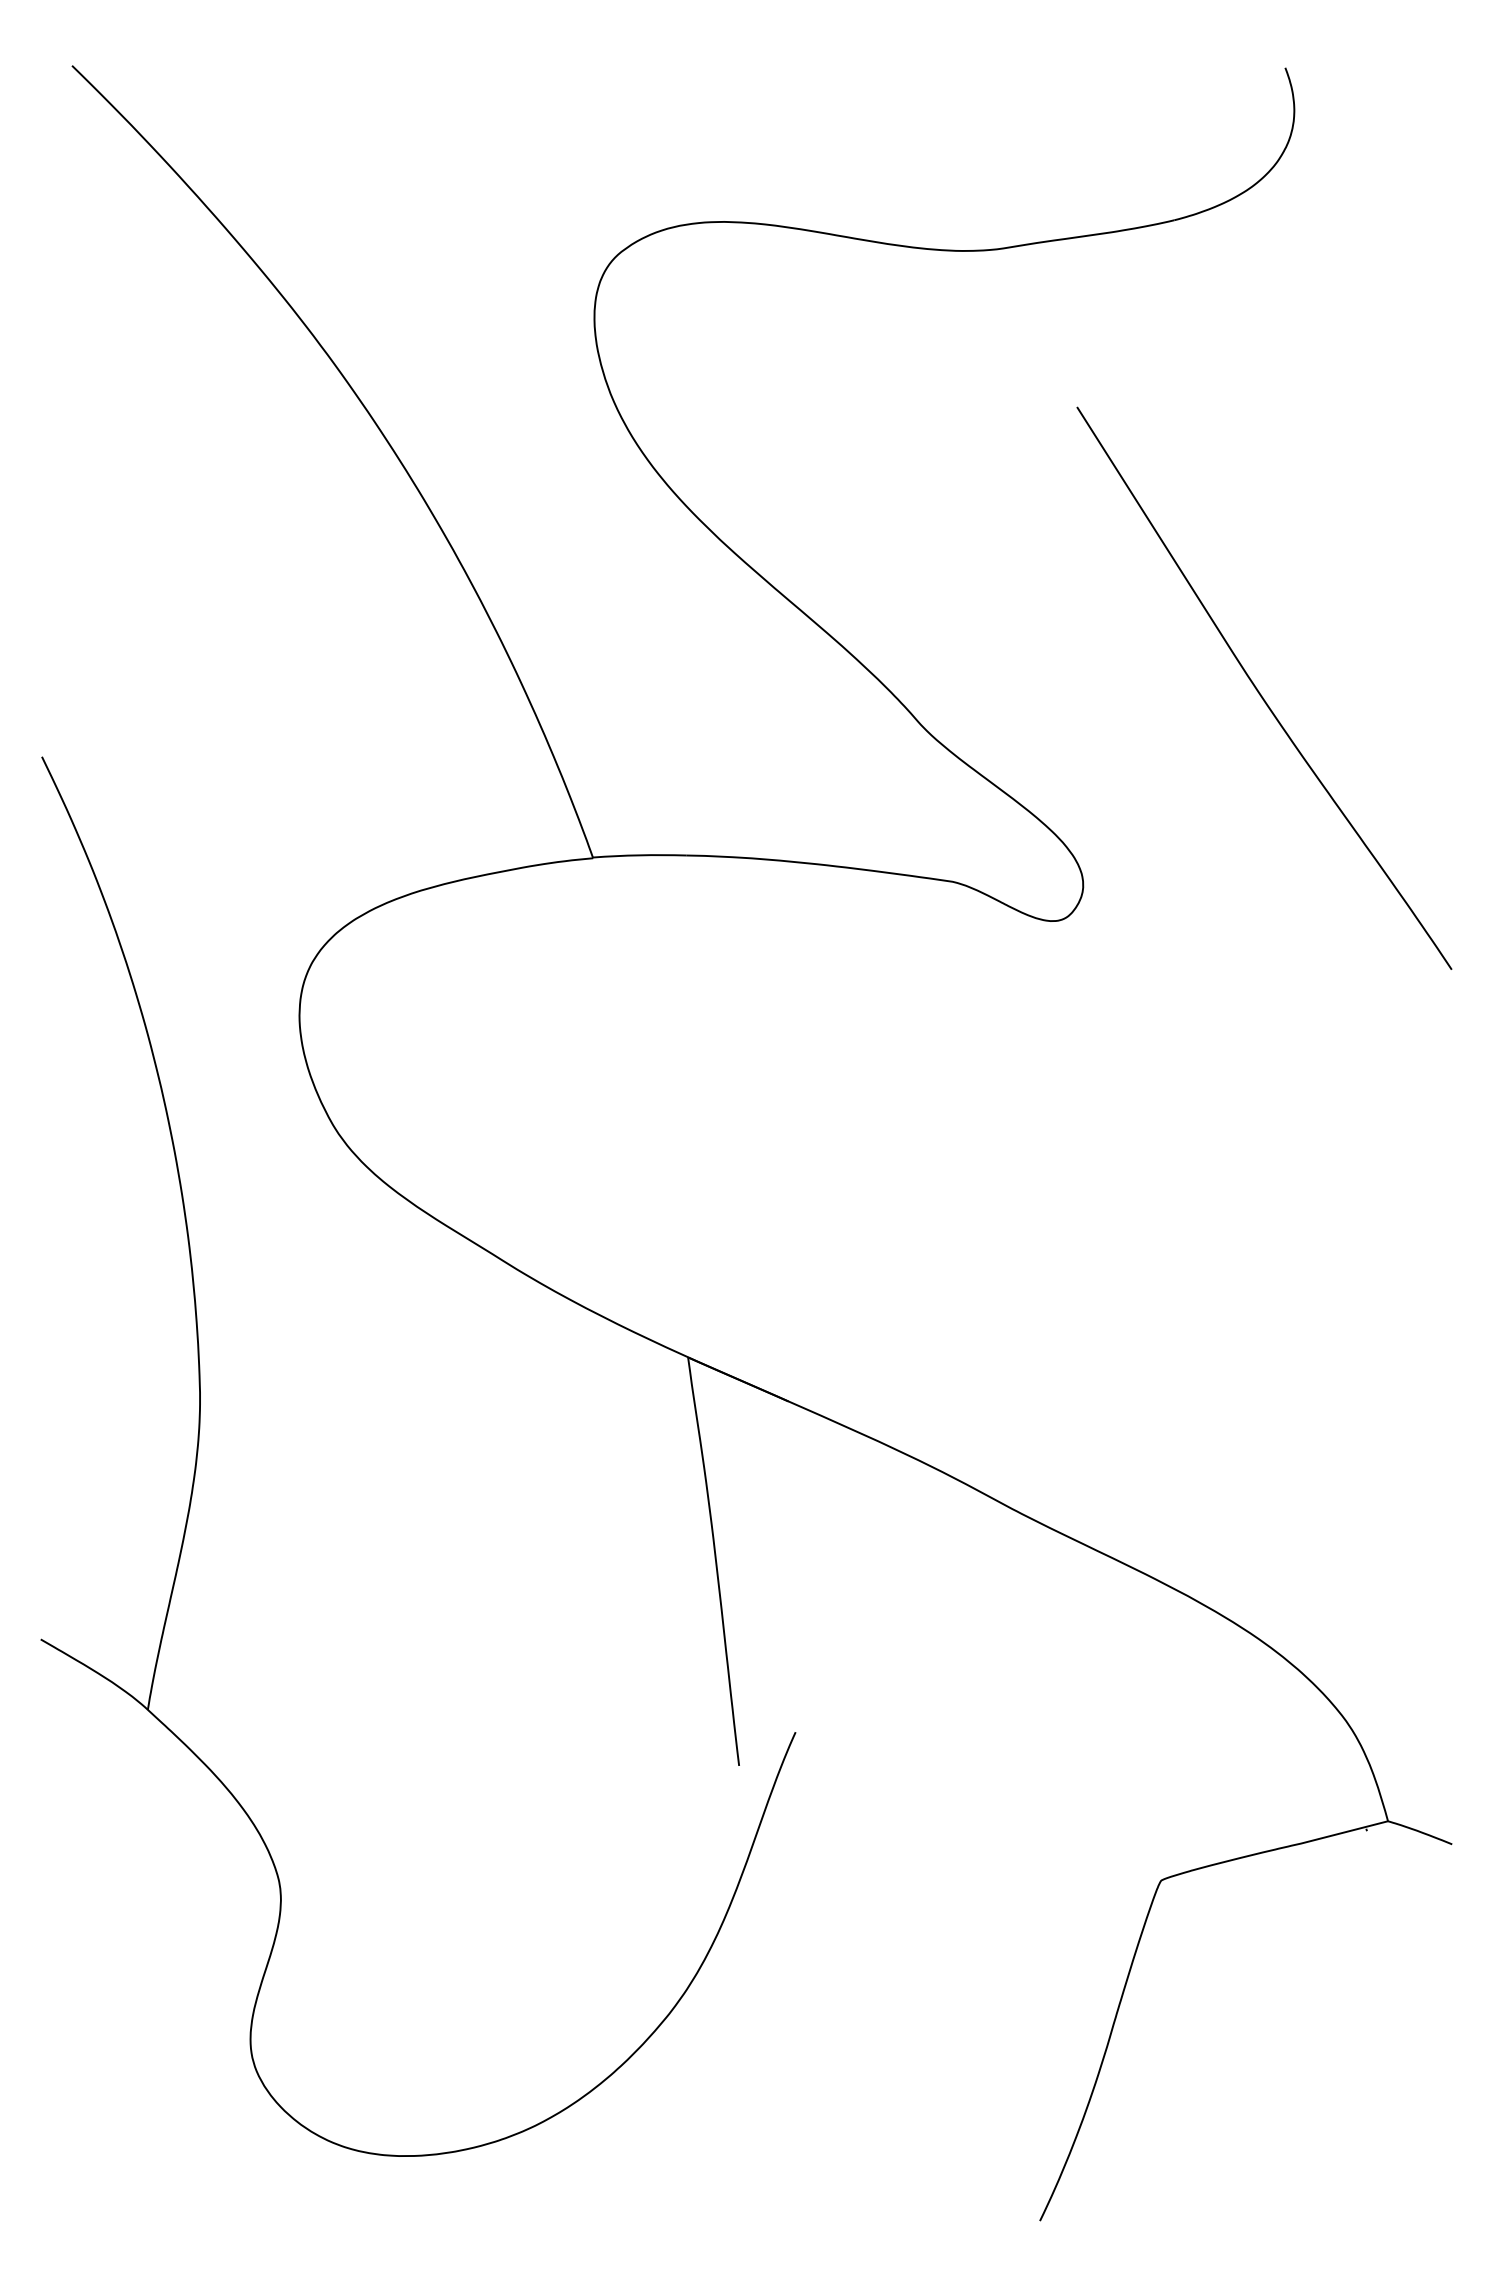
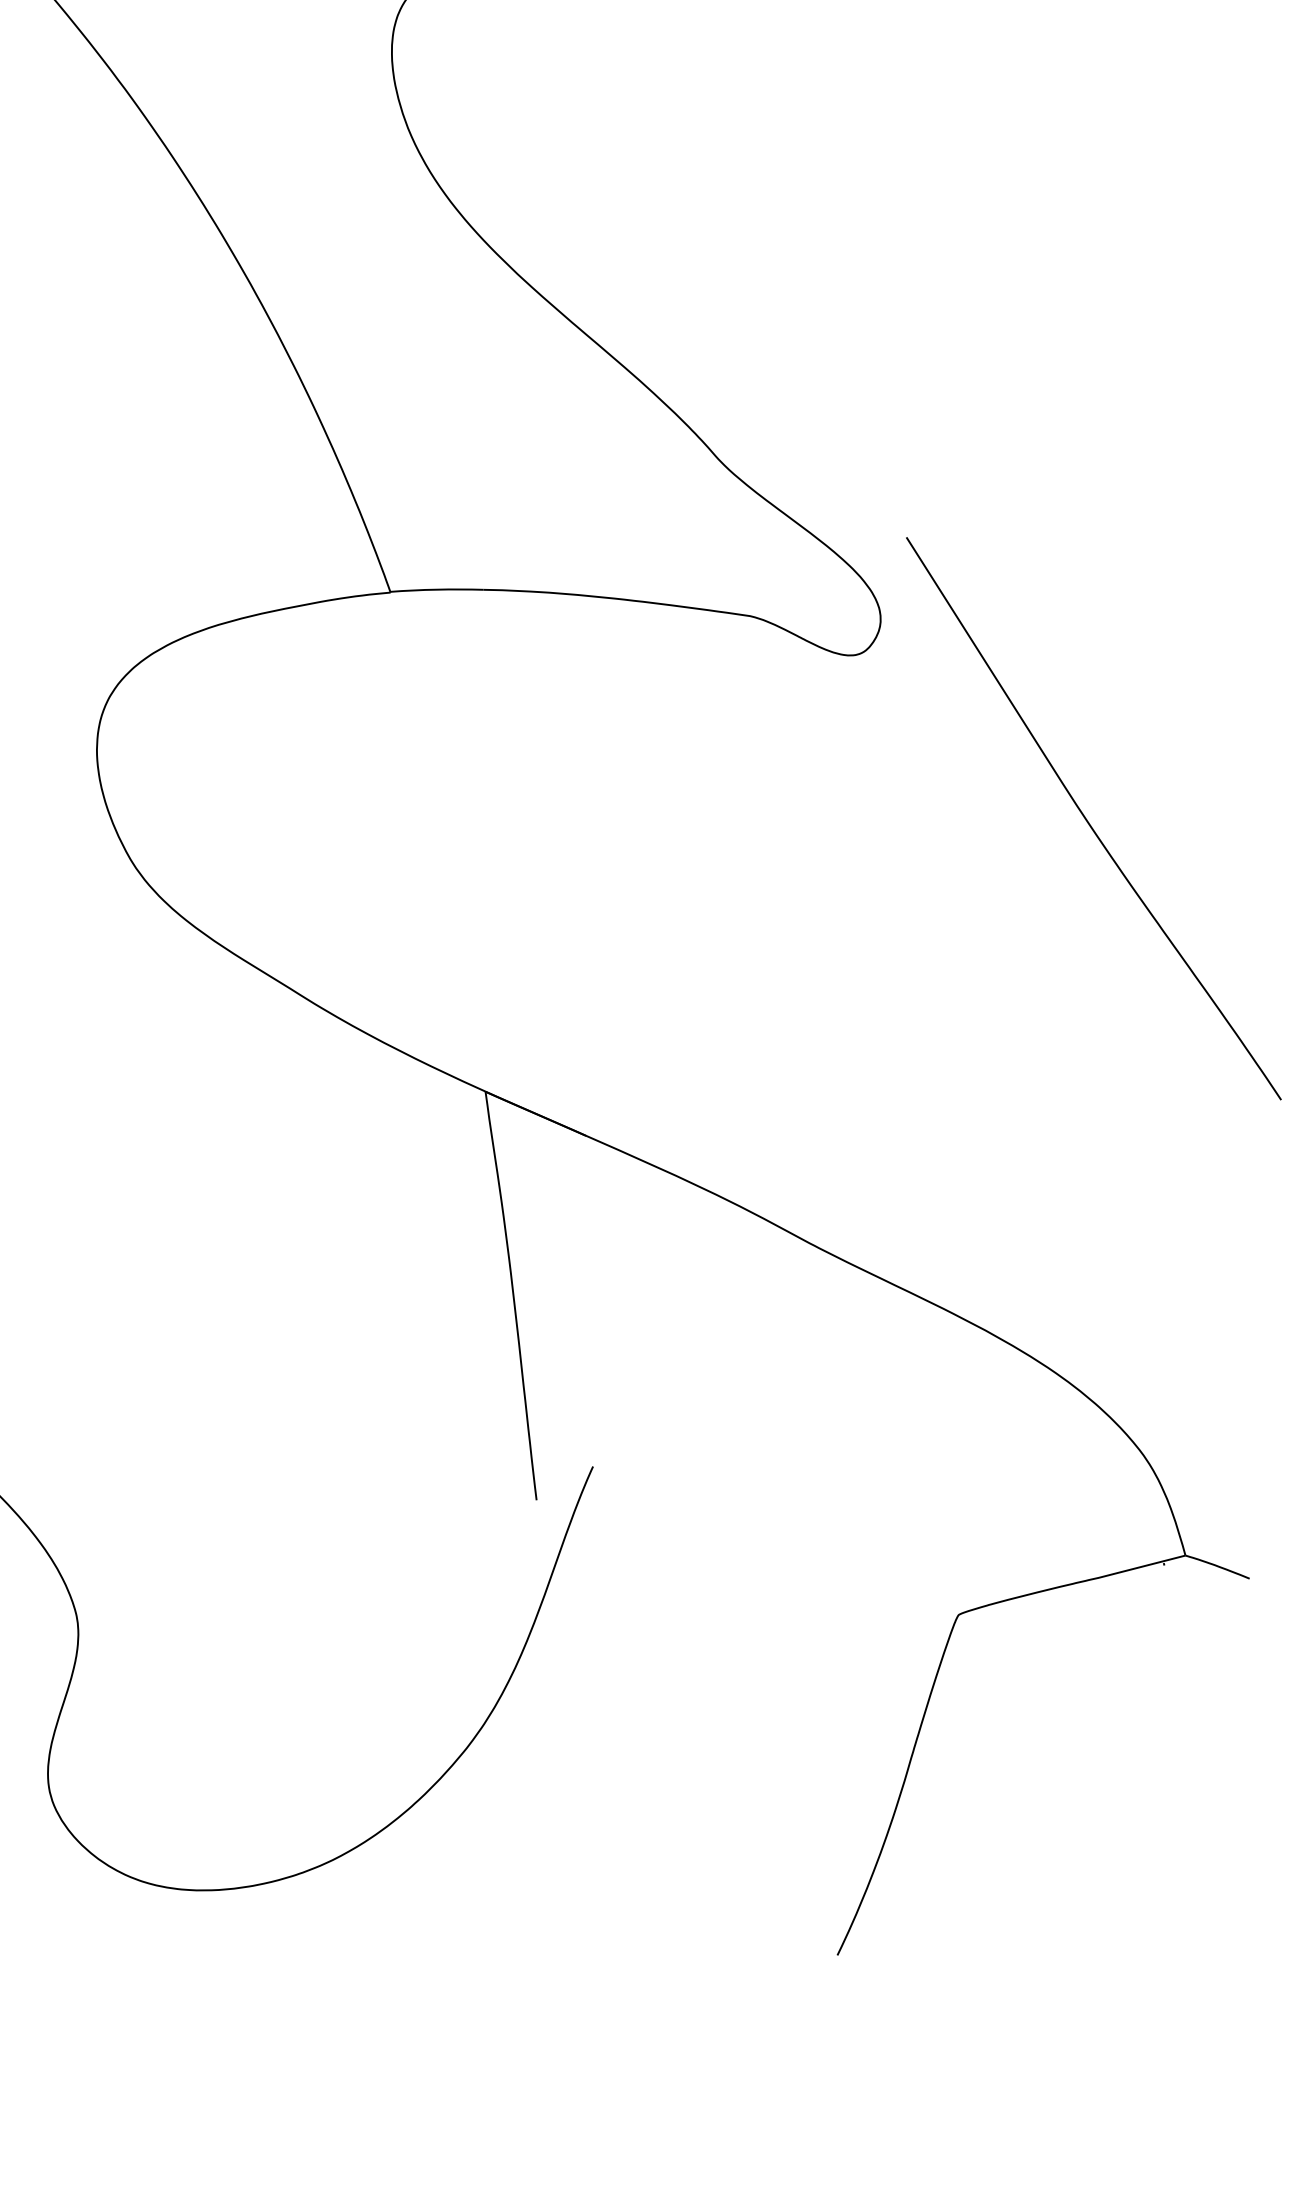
curve: (1259, 691) -> (1088, 821), moved

